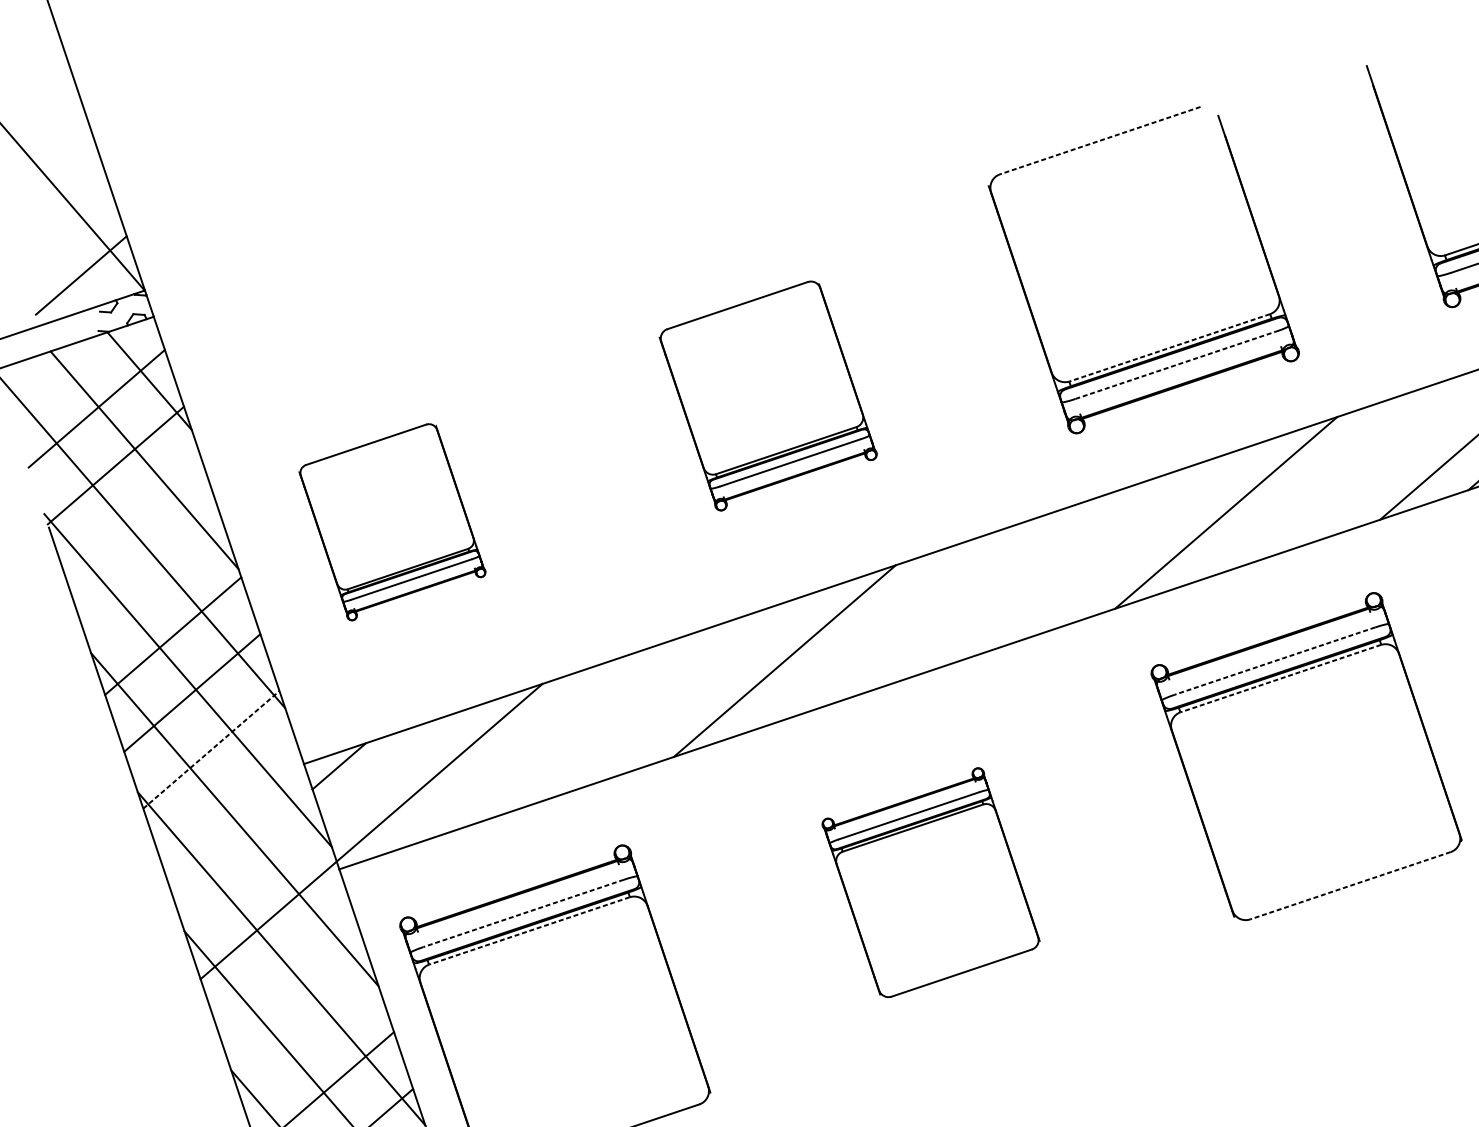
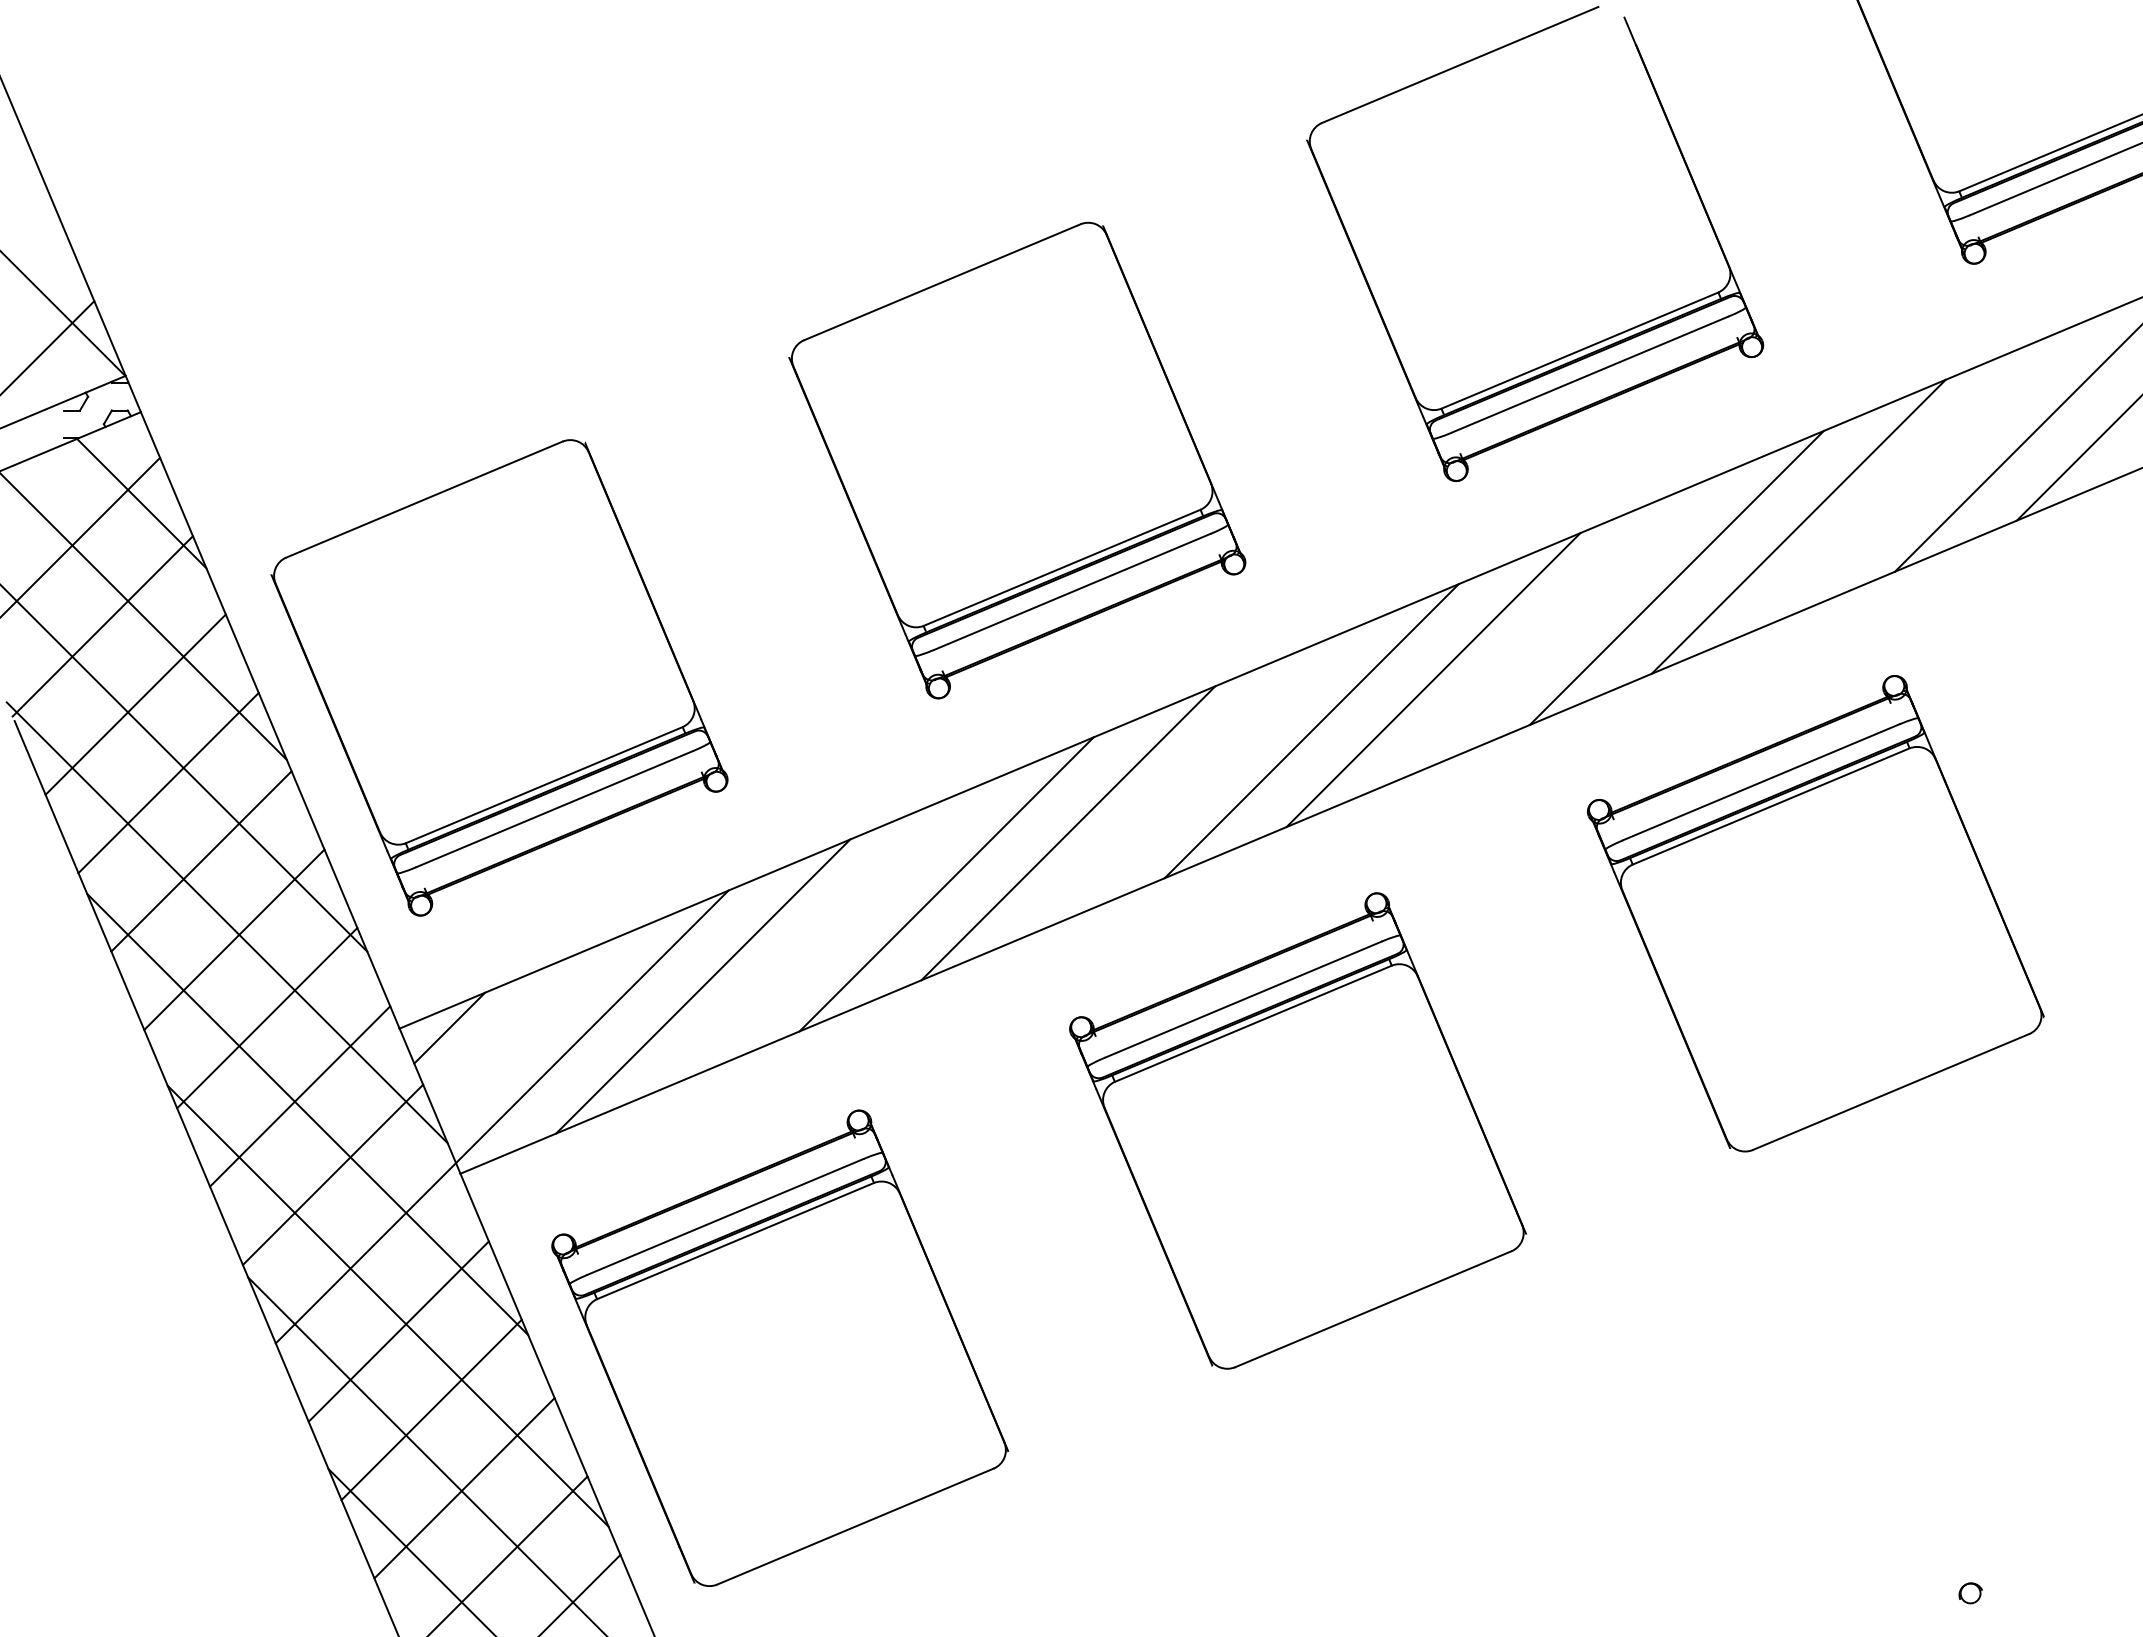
line: (1100, 141) -> (1460, 65), dashed -> solid
line: (1170, 347) -> (1580, 350), dashed -> solid
line: (1175, 365) -> (1590, 374), dashed -> solid
part: (768, 396) -> (1017, 460), size x1.43
line: (1314, 482) -> (1798, 526), added
line: (134, 522) -> (135, 704), added
part: (392, 522) -> (499, 677), size x1.67
line: (1049, 572) -> (1433, 680), added
line: (154, 578) -> (168, 782), added
line: (961, 602) -> (1311, 731), added
line: (1275, 661) -> (1761, 782), dashed -> solid
line: (1281, 678) -> (1771, 806), dashed -> solid
line: (696, 690) -> (946, 884), added
line: (211, 749) -> (267, 1017), dashed -> solid
line: (520, 750) -> (703, 986), added
line: (230, 806) -> (300, 1096), added
line: (249, 863) -> (332, 1174), added
part: (931, 882) -> (1298, 1130), size x1.43
line: (1350, 886) -> (1891, 1092), dashed -> solid
line: (523, 913) -> (725, 1216), dashed -> solid
line: (529, 931) -> (735, 1241), dashed -> solid
line: (287, 977) -> (398, 1331), added
line: (306, 1033) -> (431, 1409), added

